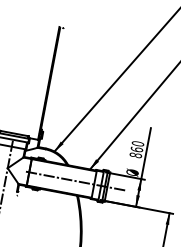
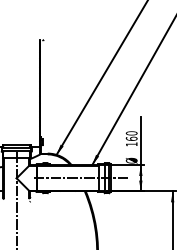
text: (135, 155) -> (131, 144), 860 -> 160

